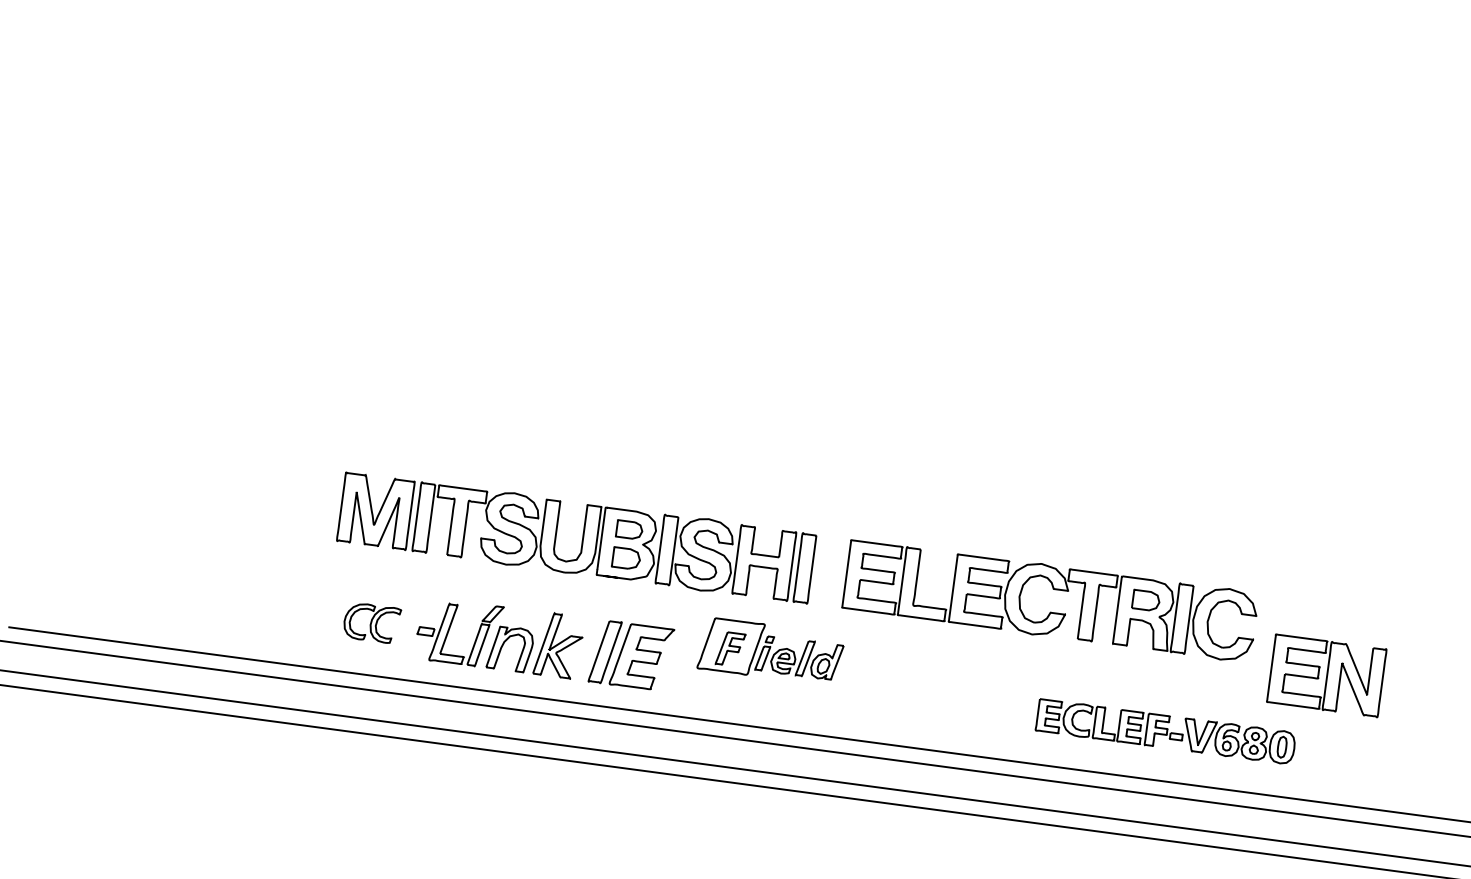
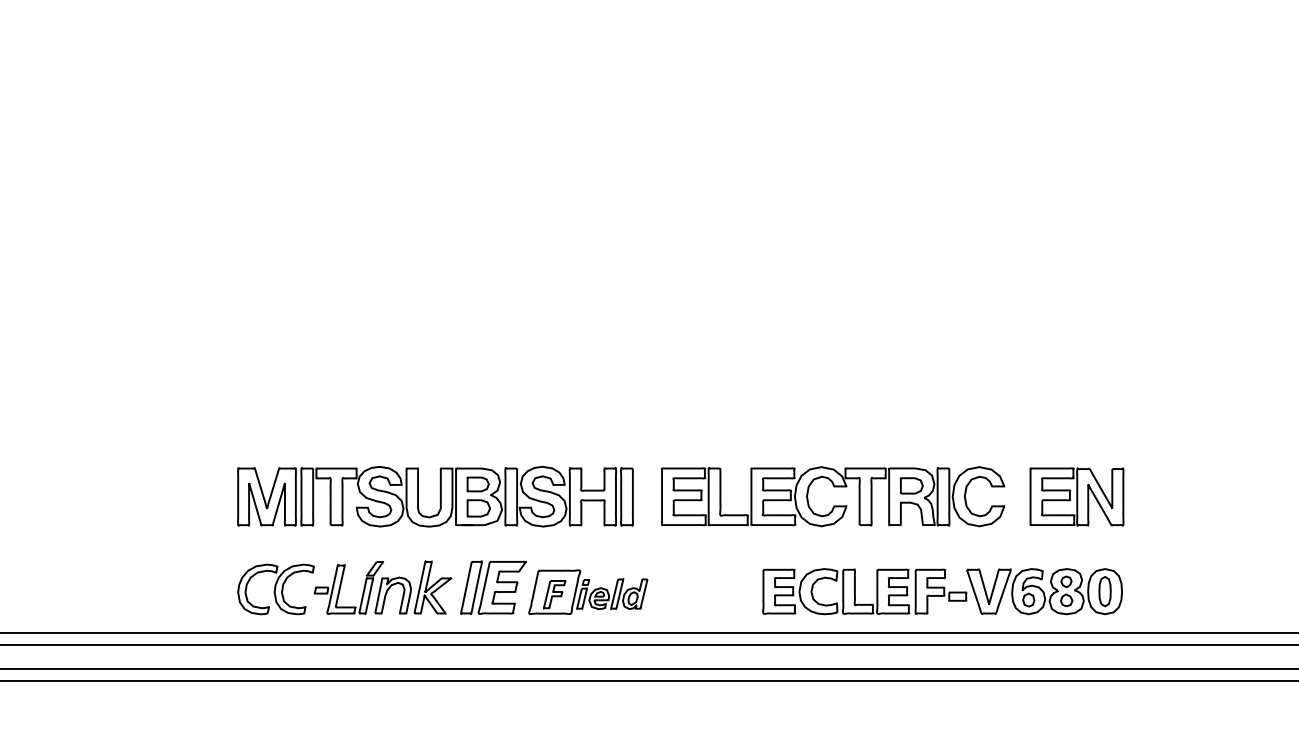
part: (371, 622) -> (275, 589), size x1.67
part: (771, 650) -> (588, 591), moved
part: (1326, 675) -> (1076, 496), moved
part: (1165, 731) -> (942, 591), size x1.67

